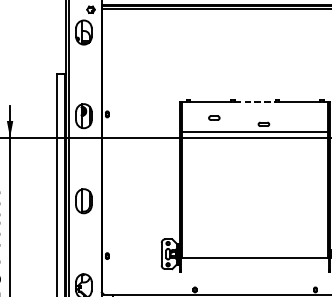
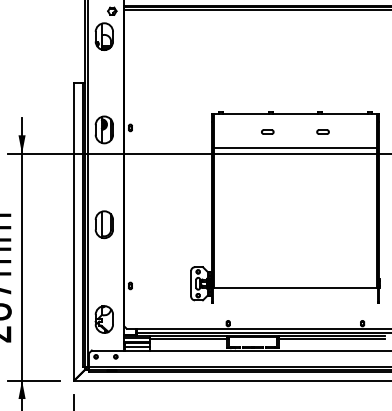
line: (255, 101) -> (295, 113), dashed -> solid
part: (214, 117) -> (267, 131), moved
part: (263, 123) -> (322, 131), moved

